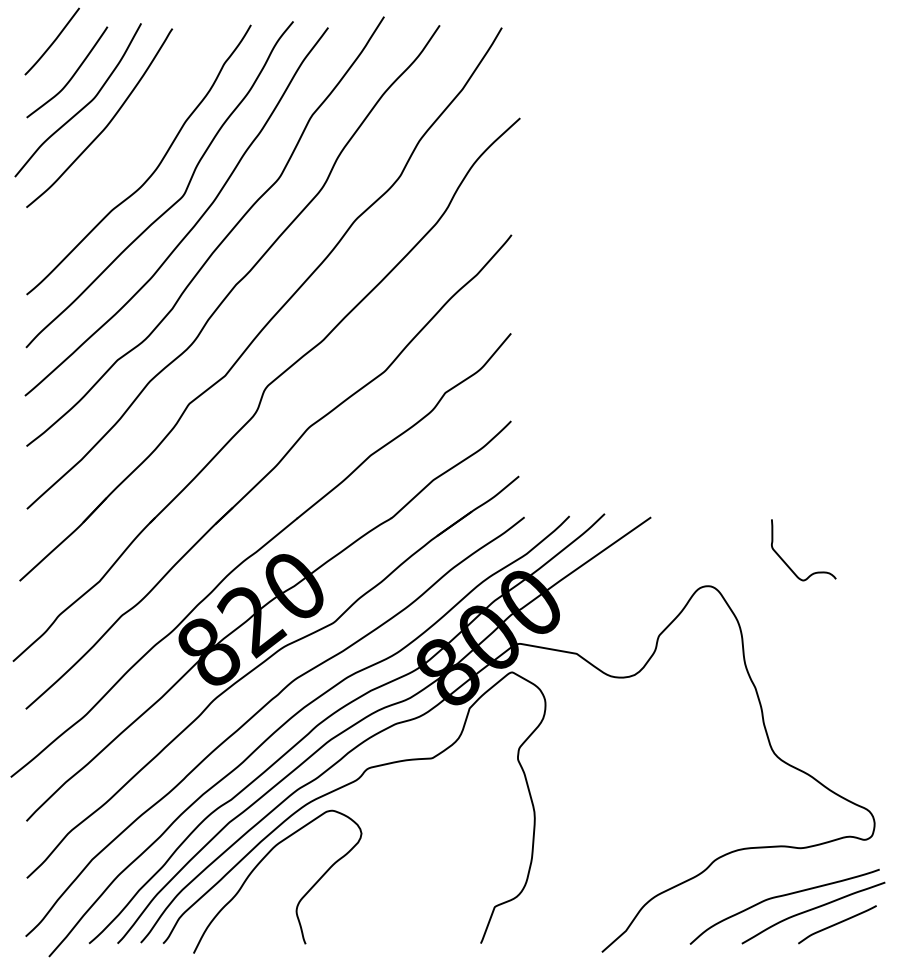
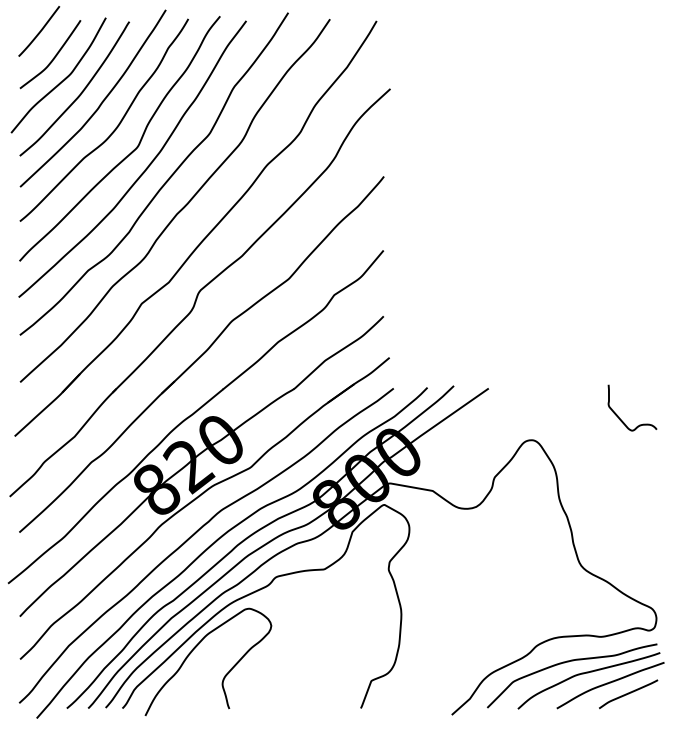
curve: (133, 138) -> (100, 104), added
curve: (785, 561) -> (618, 416), moved
curve: (755, 882) -> (567, 662), added

